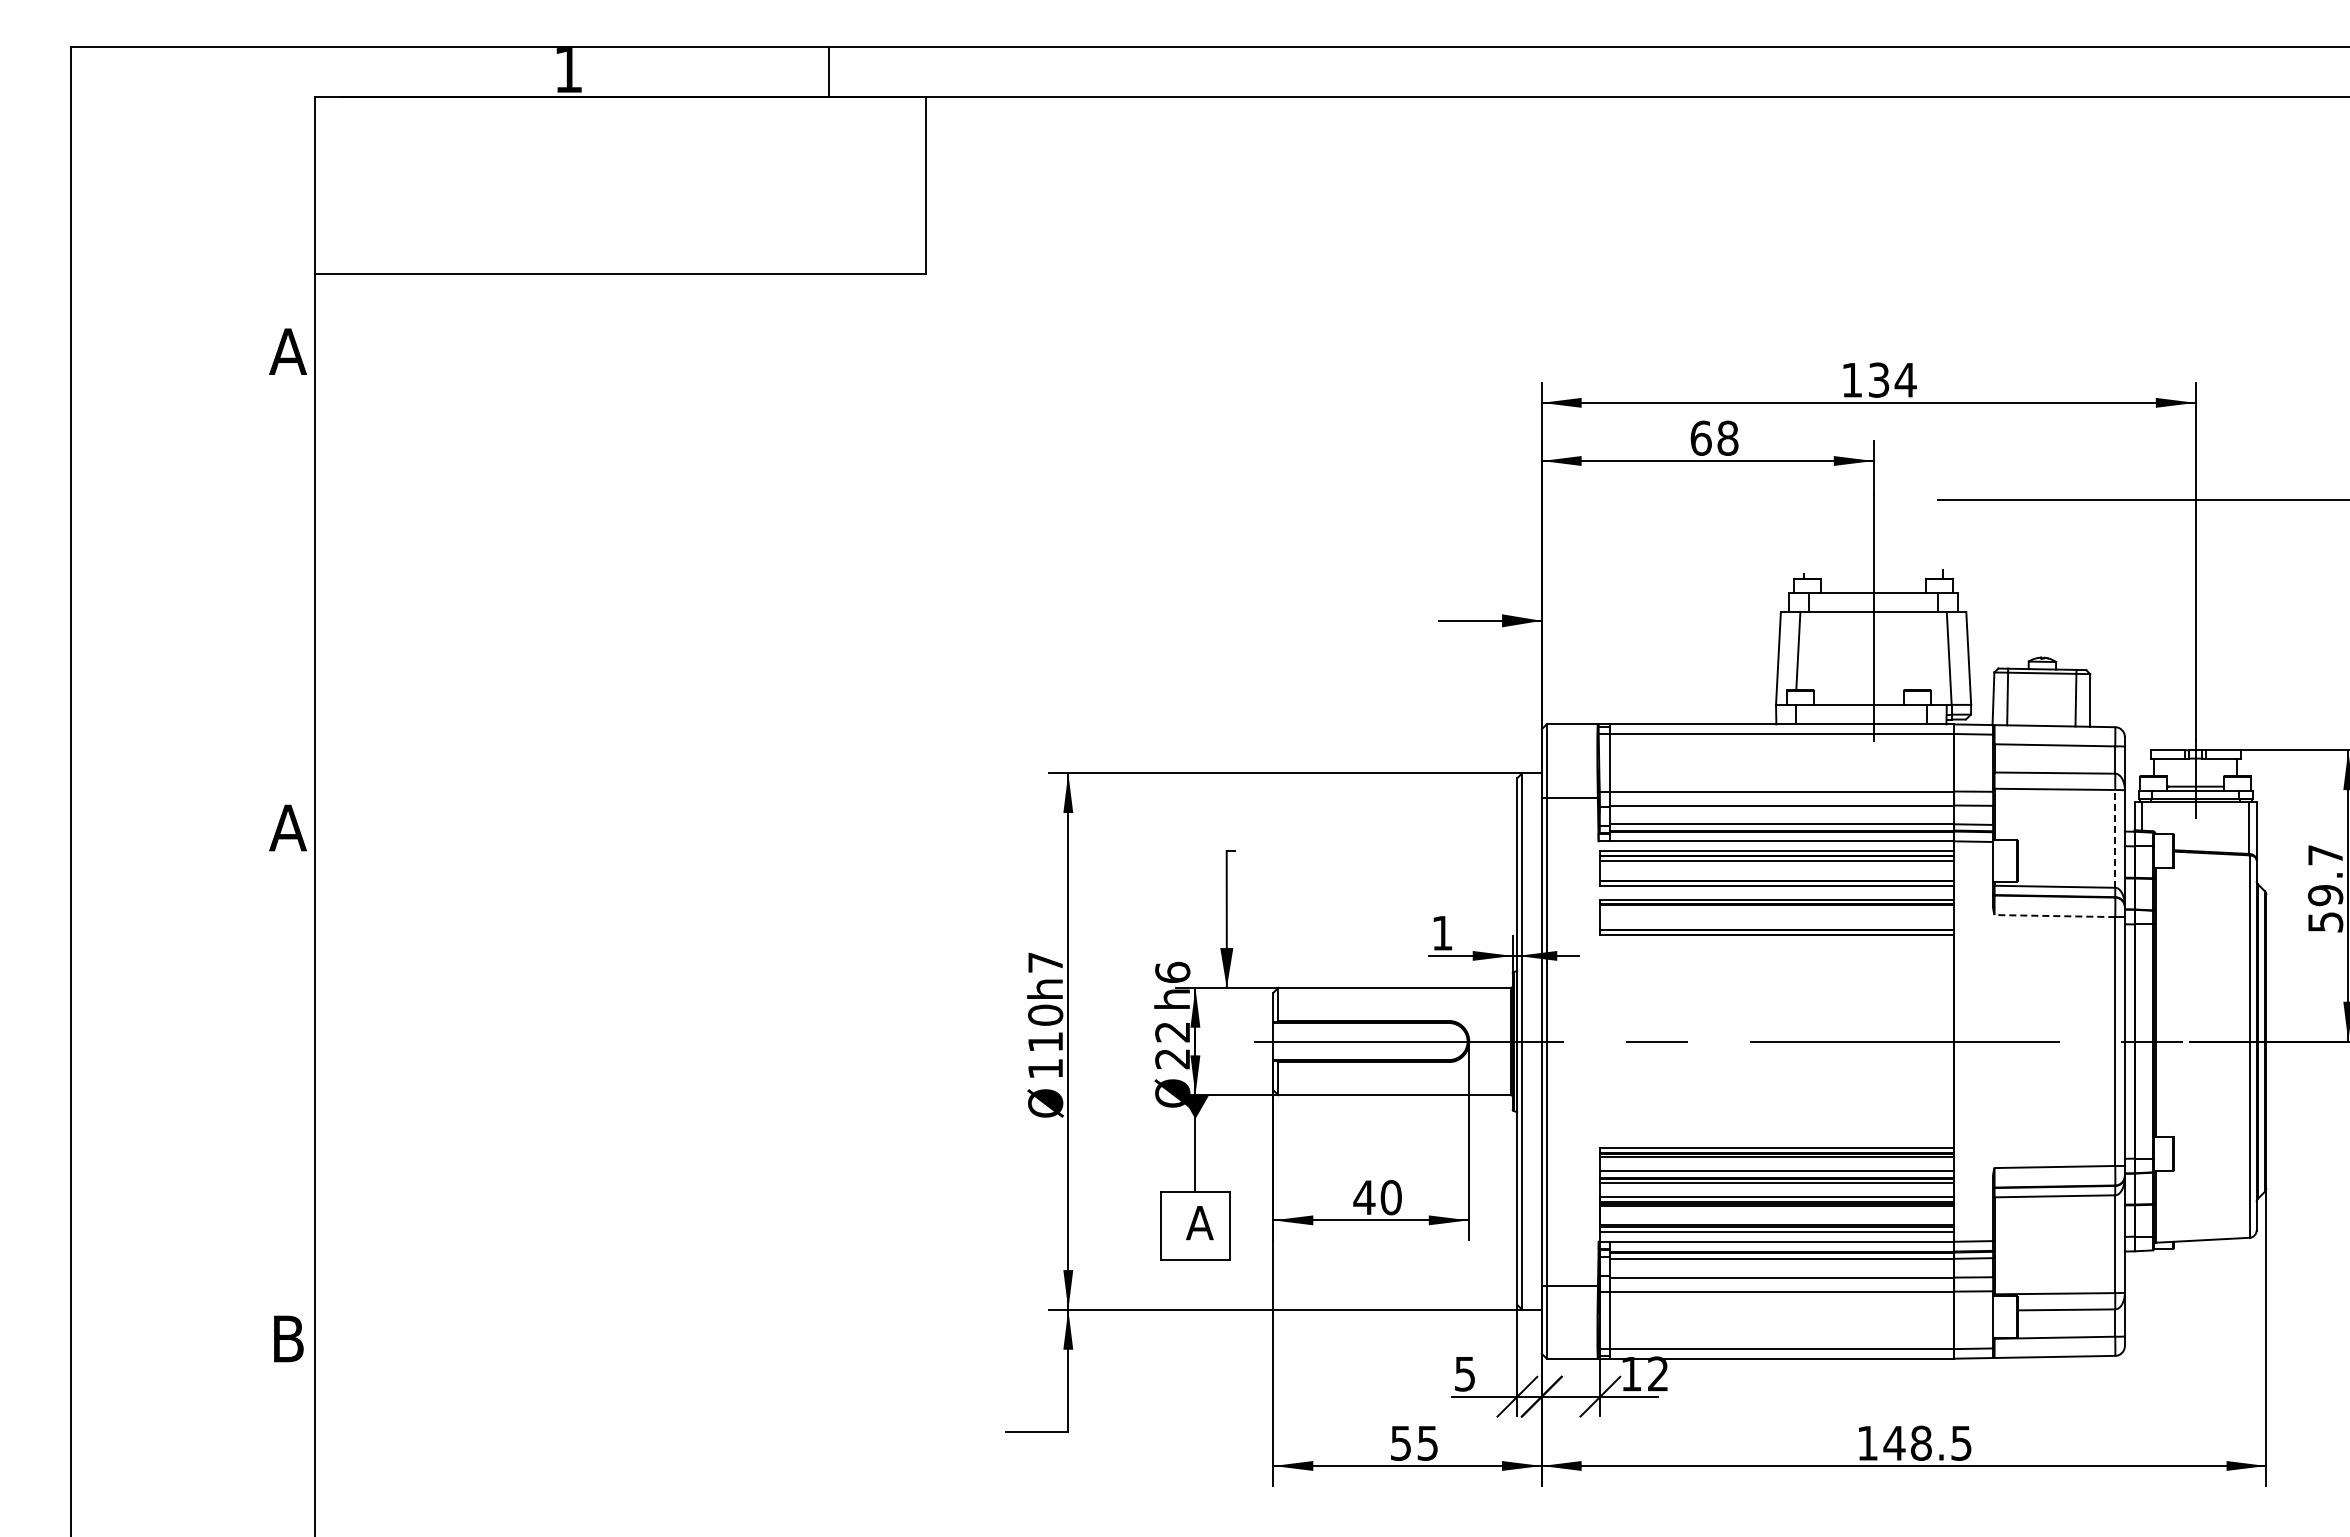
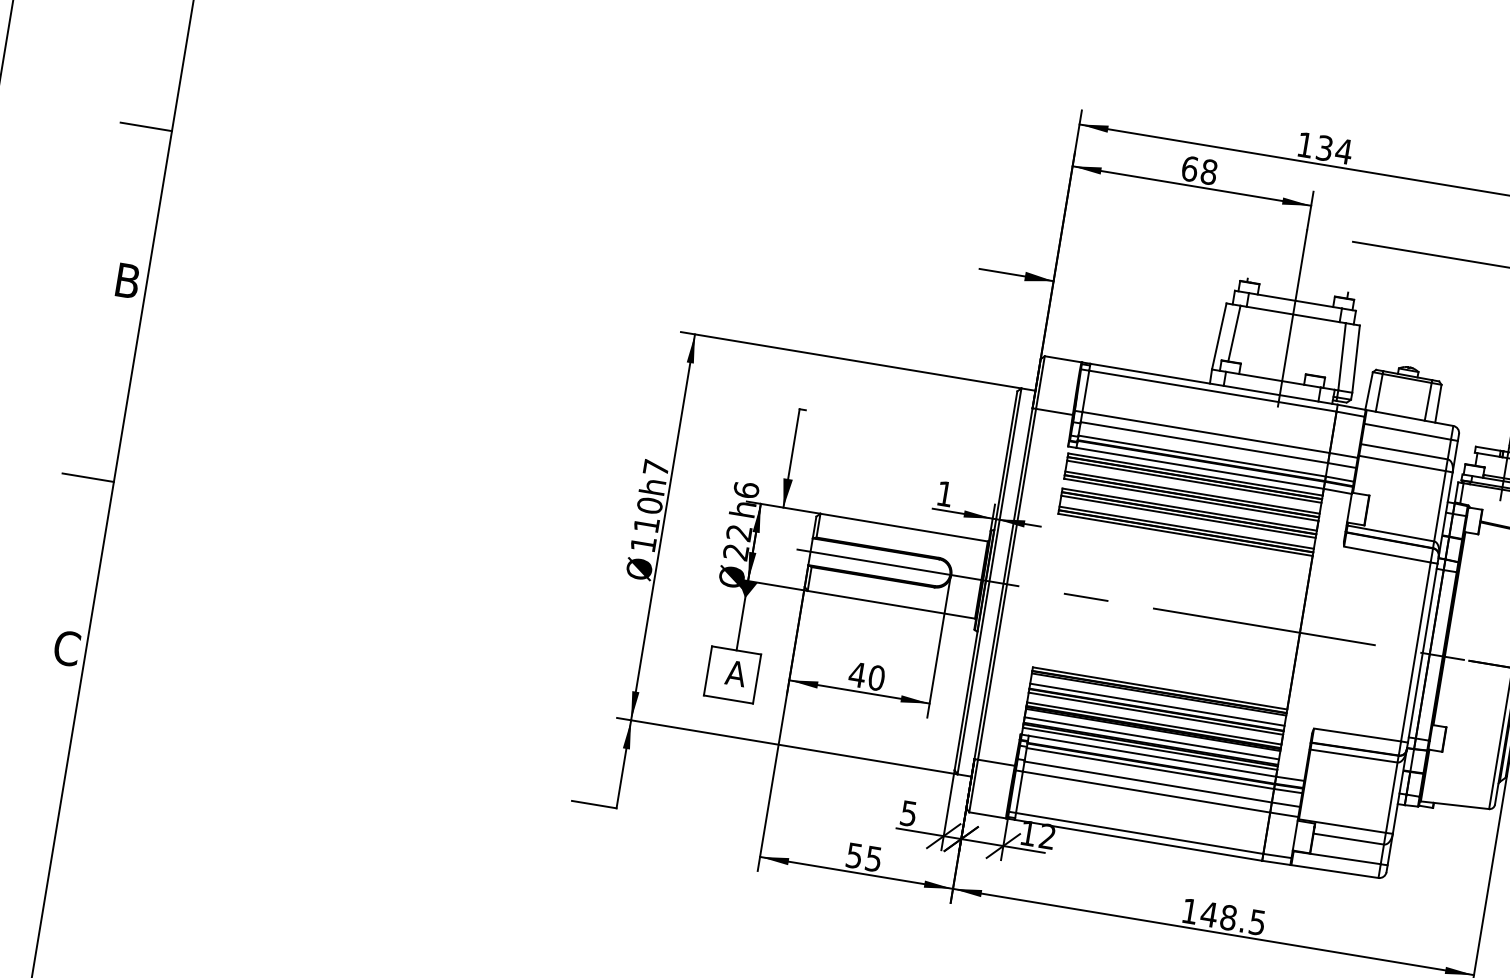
line: (278, 615) -> (145, 126), added
text: (287, 827) -> (127, 280), A -> B
line: (2115, 838) -> (1440, 506), dashed -> solid
line: (1777, 875) -> (1192, 492), added
line: (1777, 909) -> (1188, 516), added
line: (2054, 916) -> (1387, 554), dashed -> solid
line: (1777, 924) -> (1186, 527), added
line: (278, 1103) -> (87, 477), added
line: (1777, 1217) -> (1152, 738), added
text: (288, 1339) -> (66, 648), B -> C

